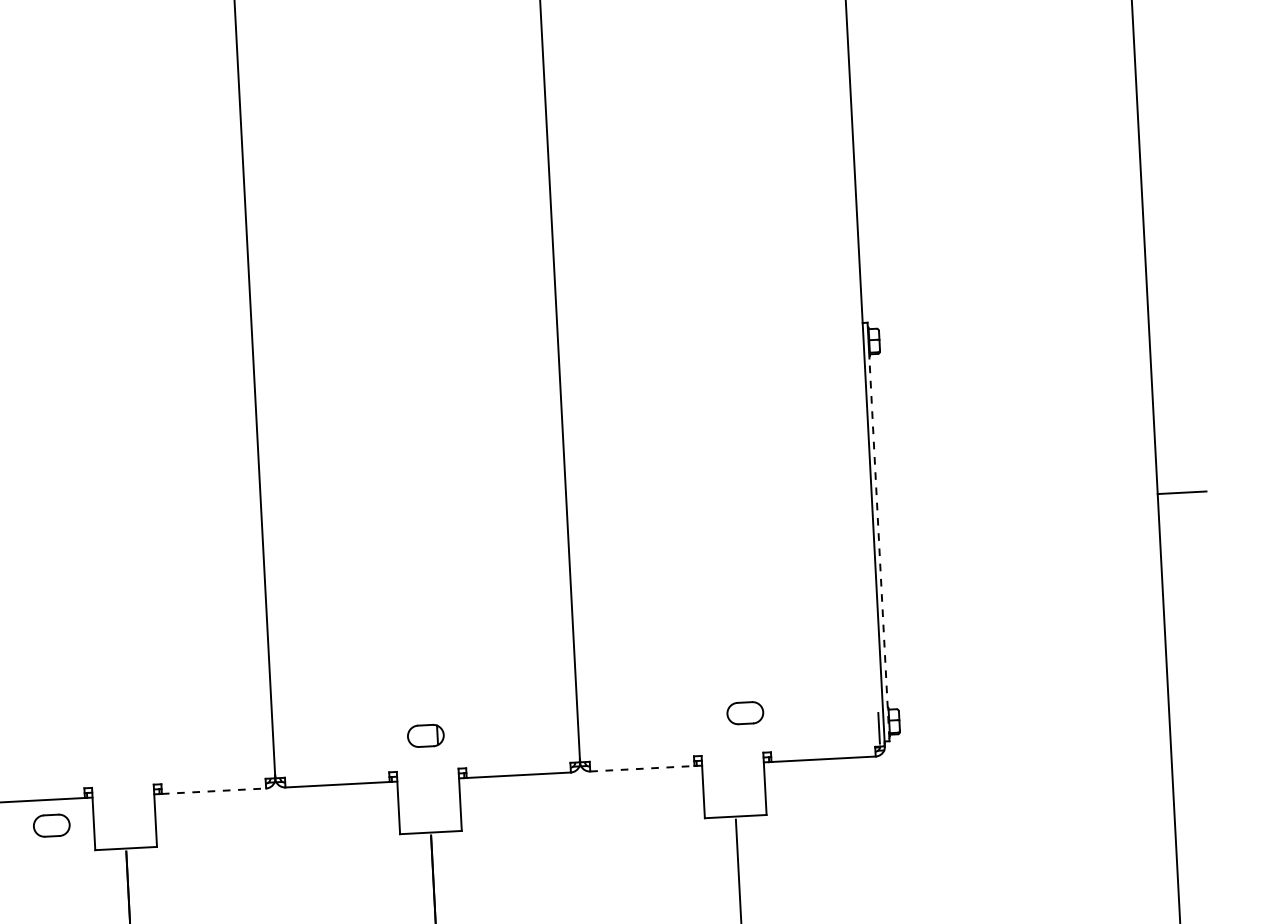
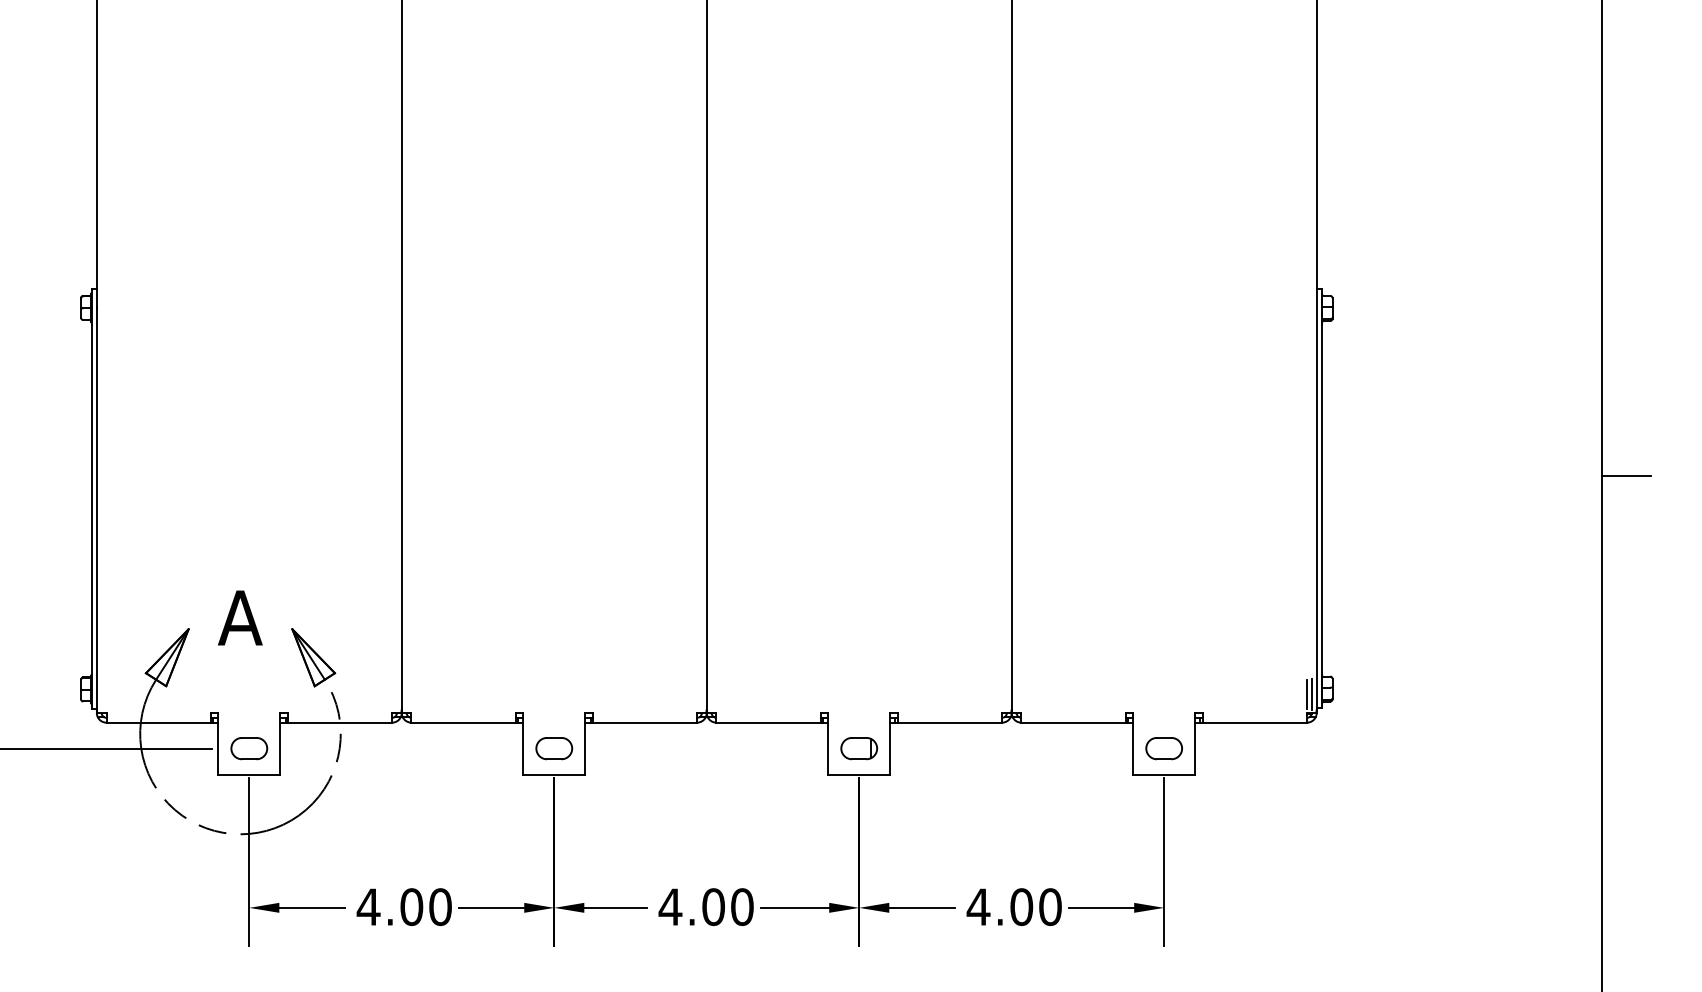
line: (879, 548) -> (1321, 515), dashed -> solid
part: (744, 713) -> (1163, 748), moved
line: (874, 728) -> (1307, 694), added
part: (426, 735) -> (859, 748), moved
line: (643, 768) -> (1074, 722), dashed -> solid
line: (214, 791) -> (645, 722), dashed -> solid
part: (52, 825) -> (554, 748), moved

